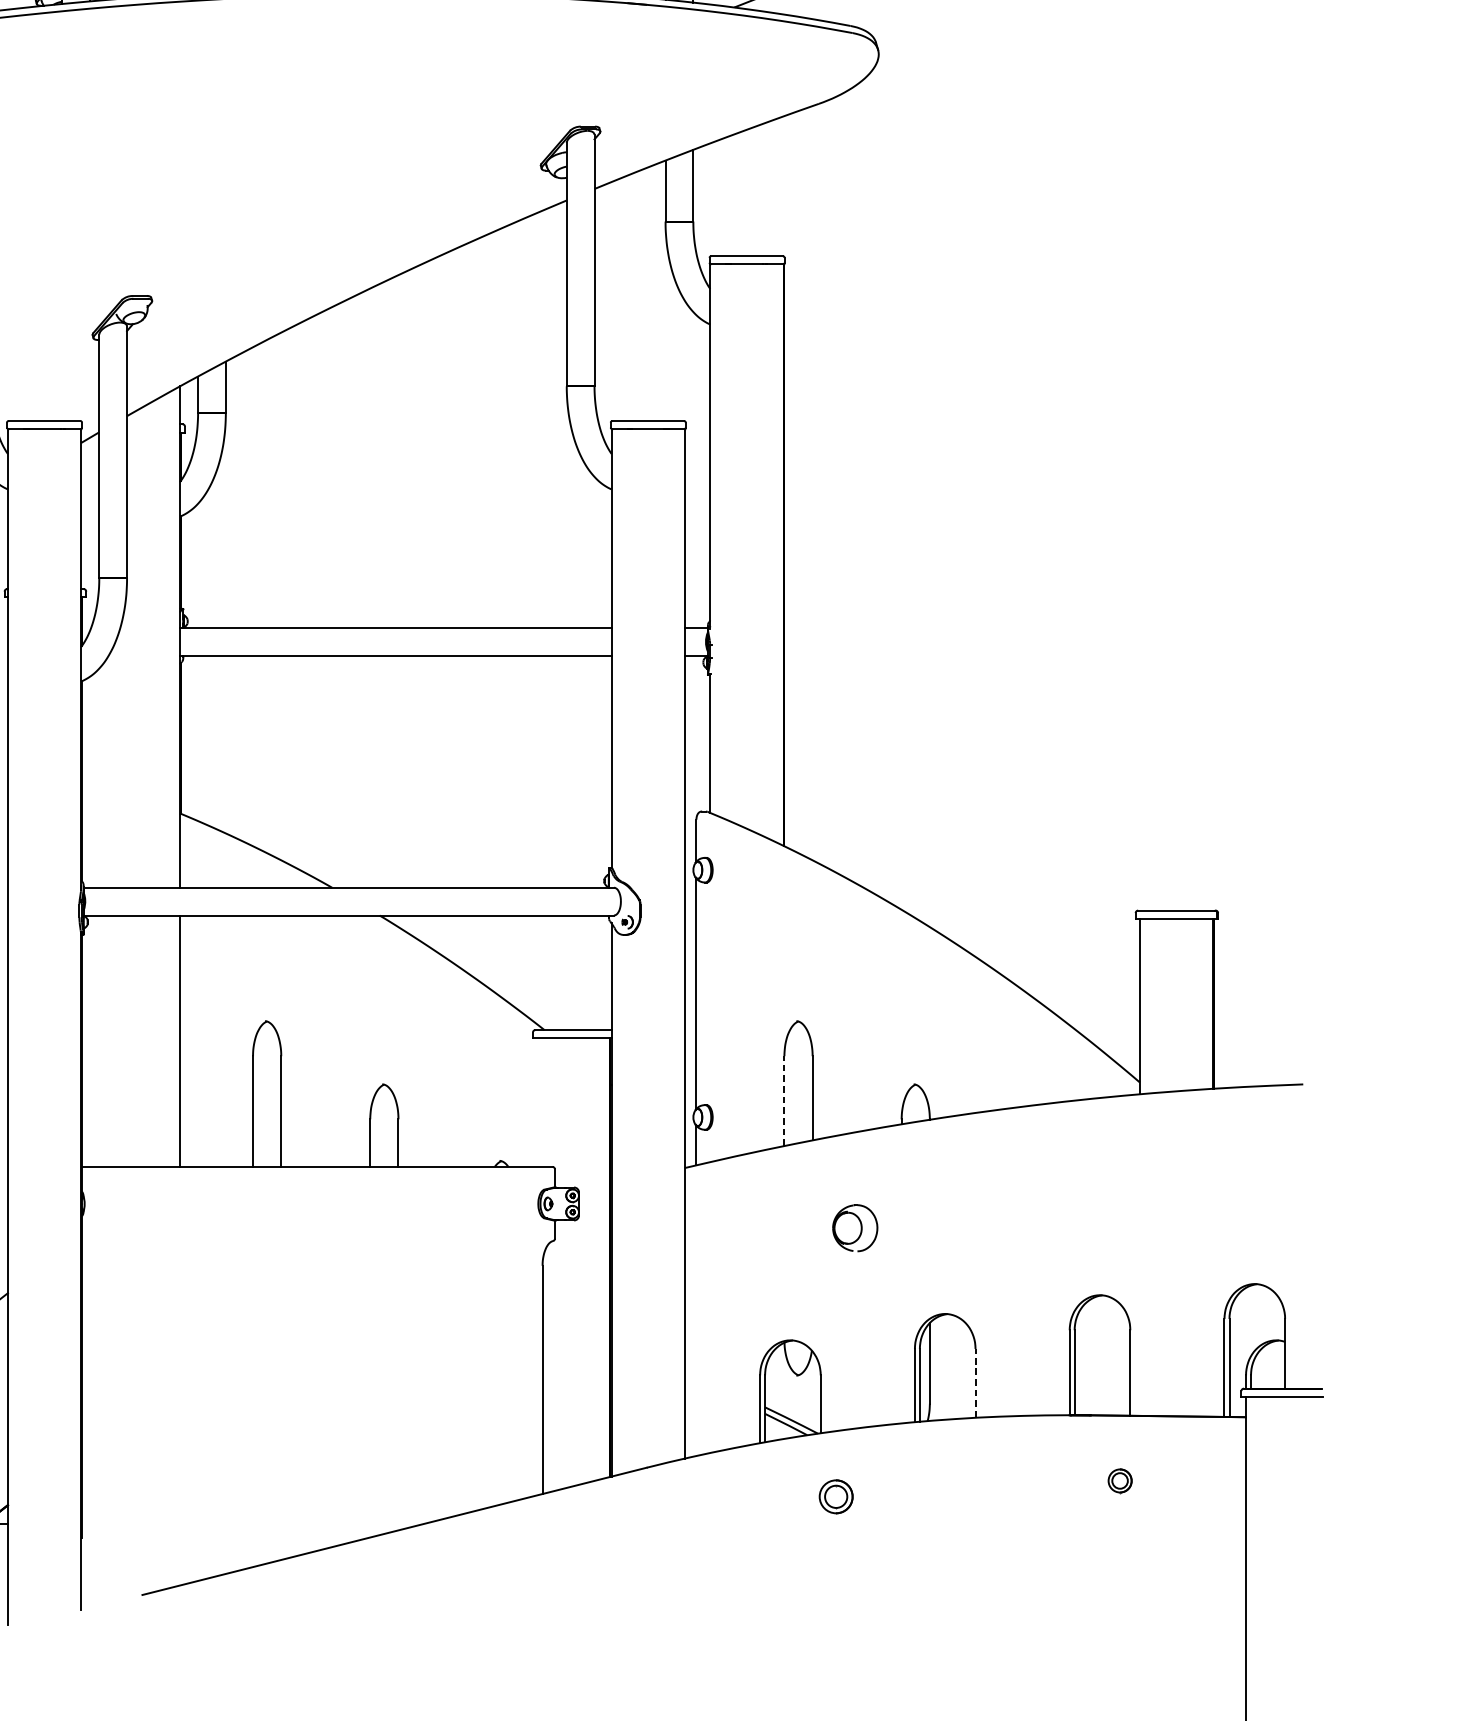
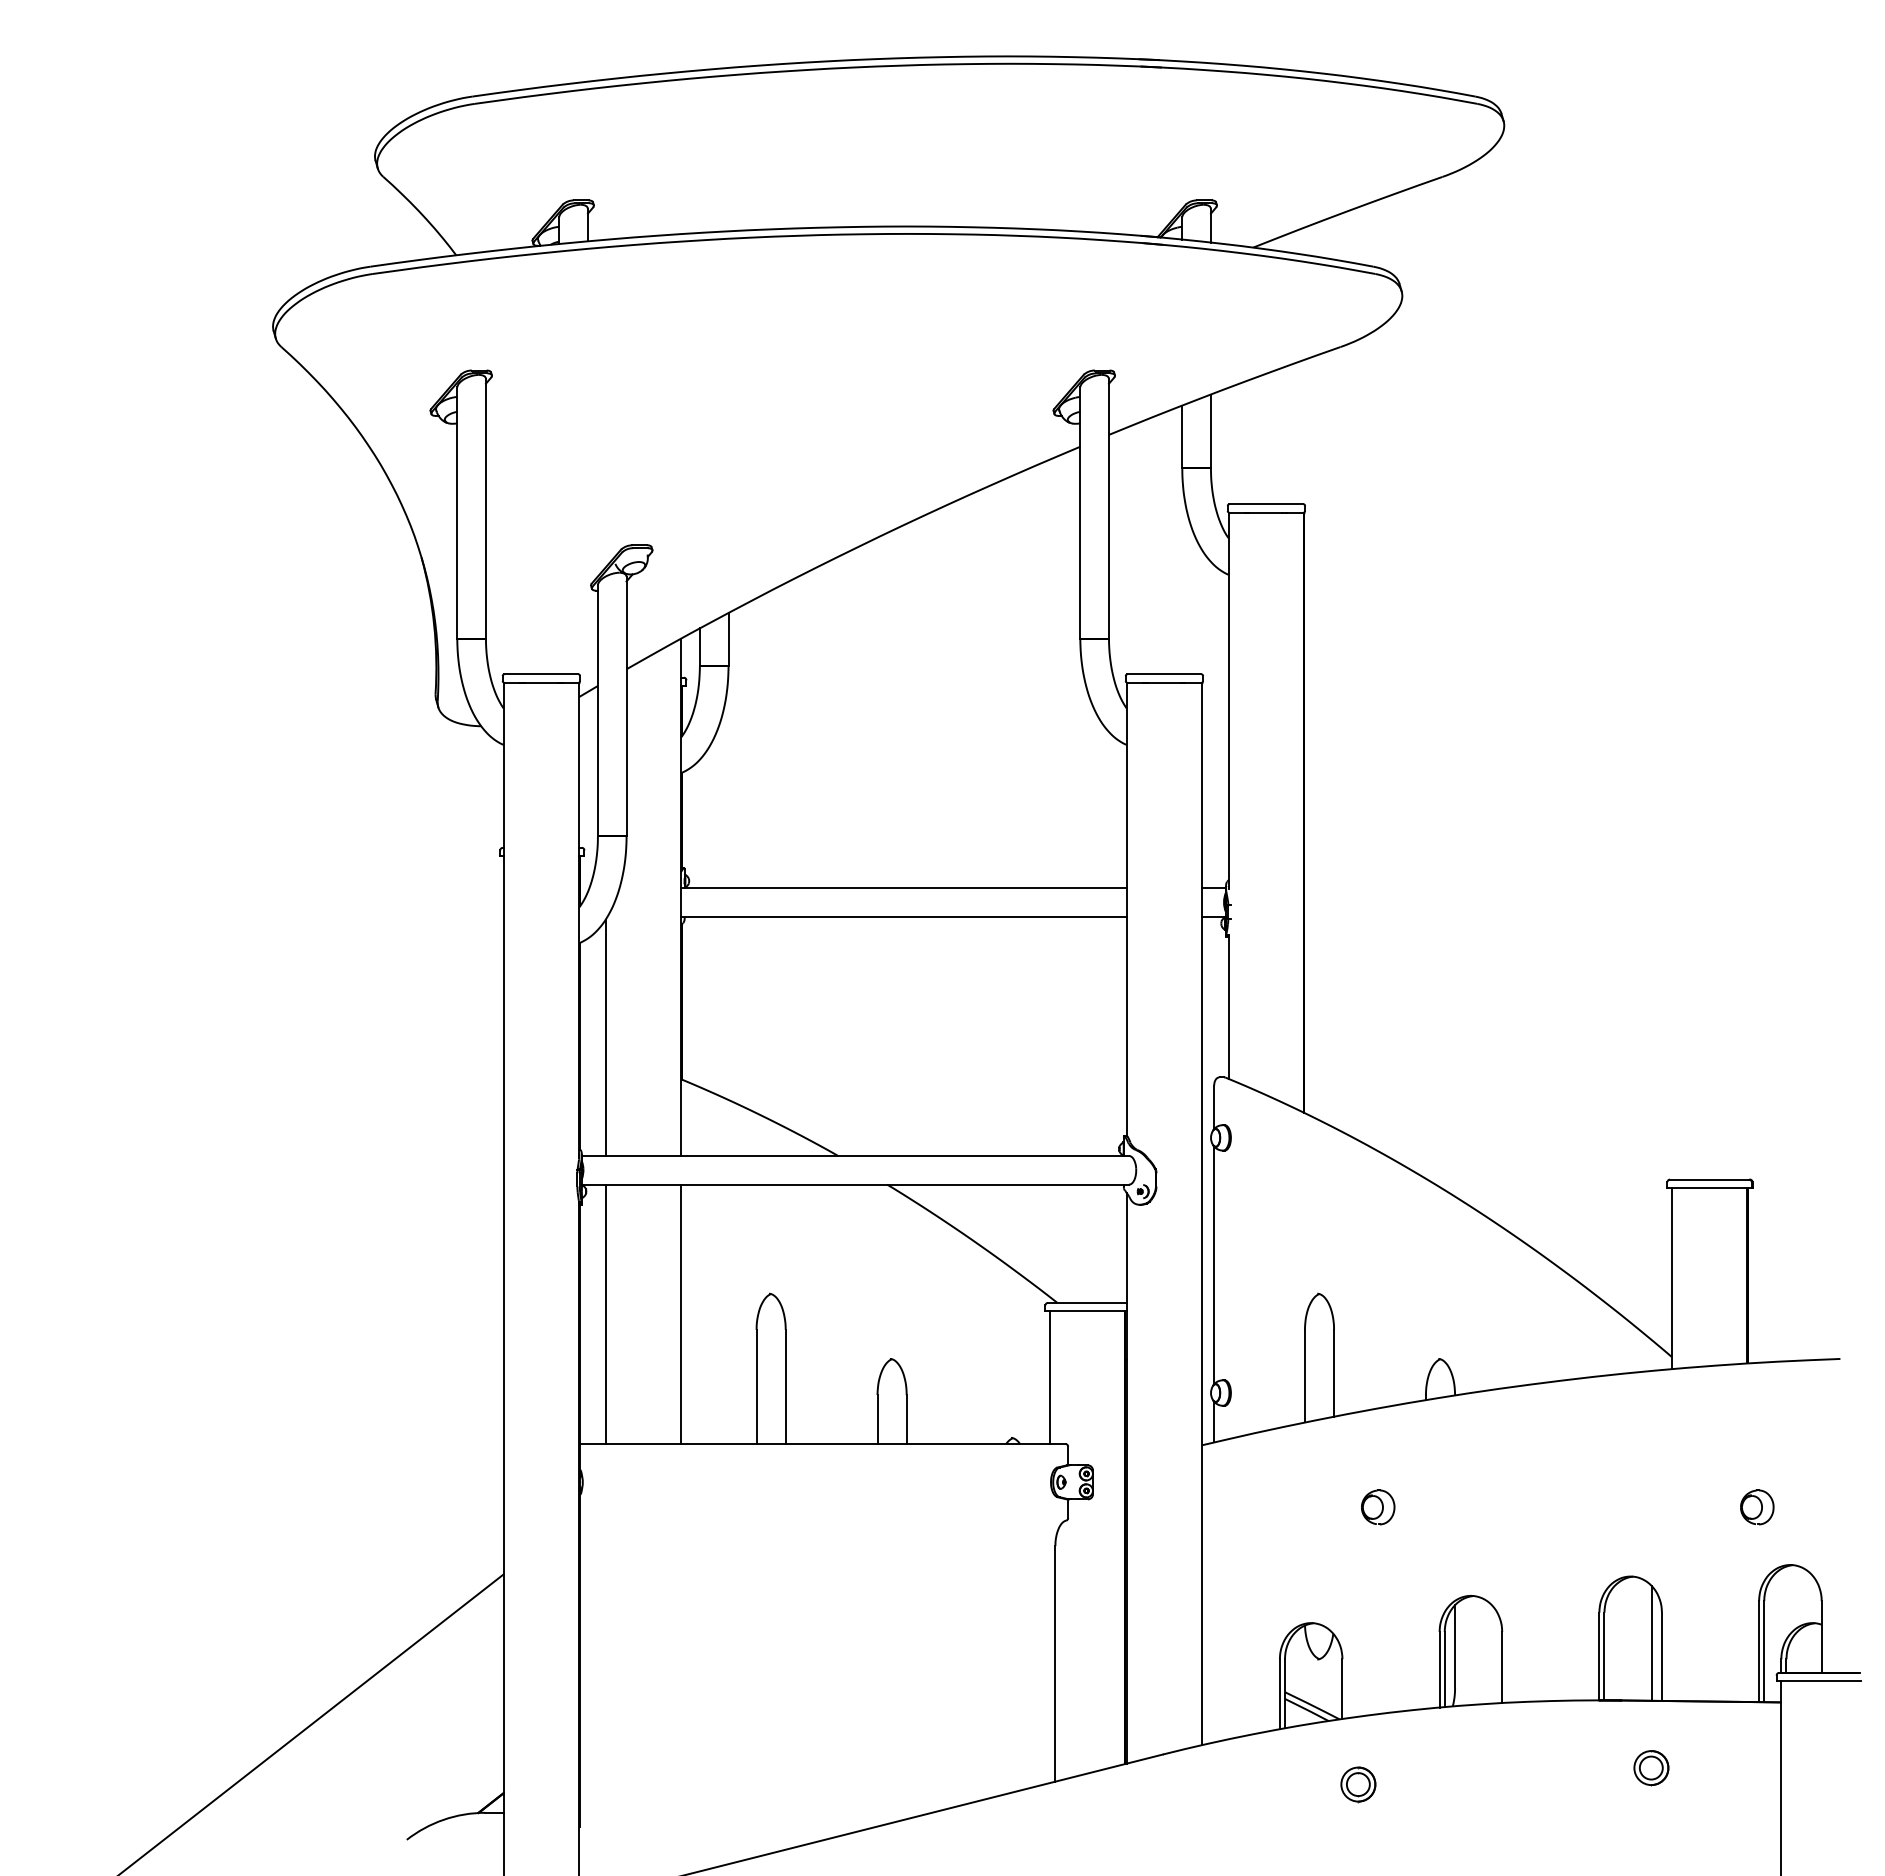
line: (106, 772) -> (605, 1037), added
line: (106, 1041) -> (605, 1314), added
line: (783, 1100) -> (1304, 1375), dashed -> solid
line: (536, 1102) -> (1049, 1377), added
part: (855, 1228) -> (1378, 1507), size x0.71
part: (1222, 1228) -> (1757, 1507), added
line: (1120, 1359) -> (1651, 1642), added
line: (975, 1383) -> (1502, 1667), dashed -> solid
part: (1120, 1481) -> (1651, 1768), size x1.43

